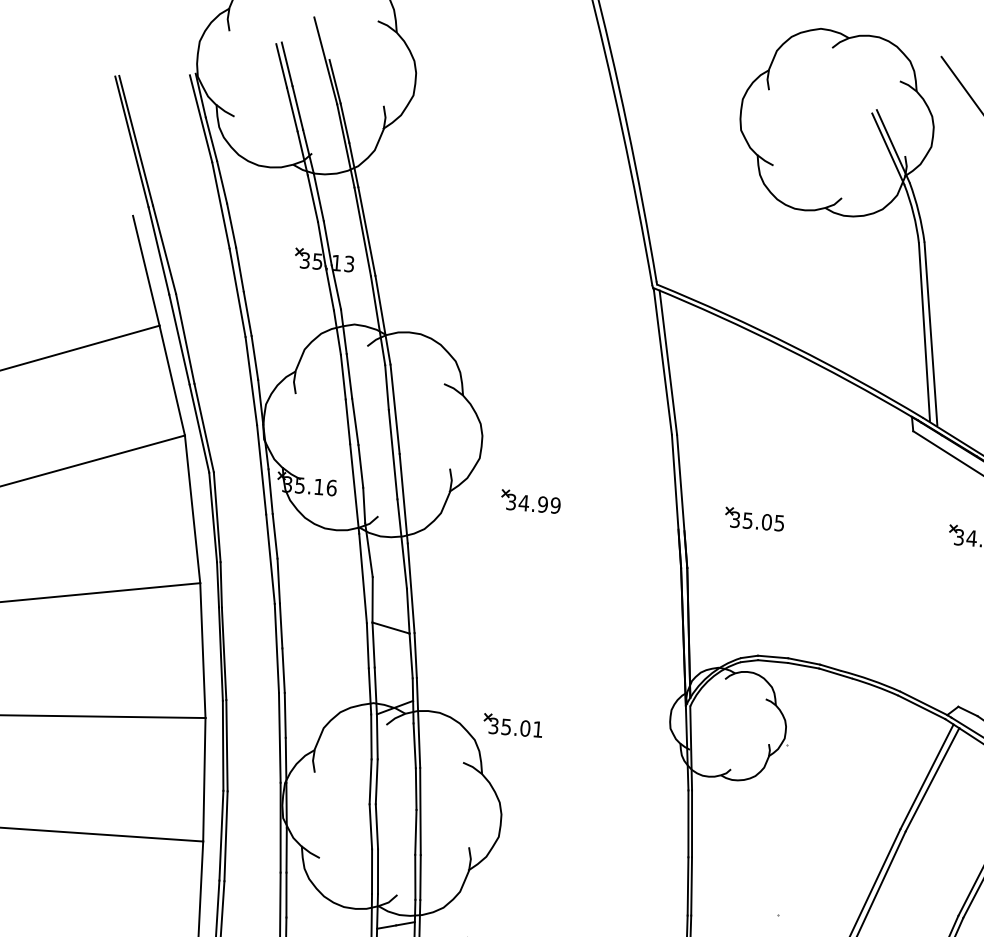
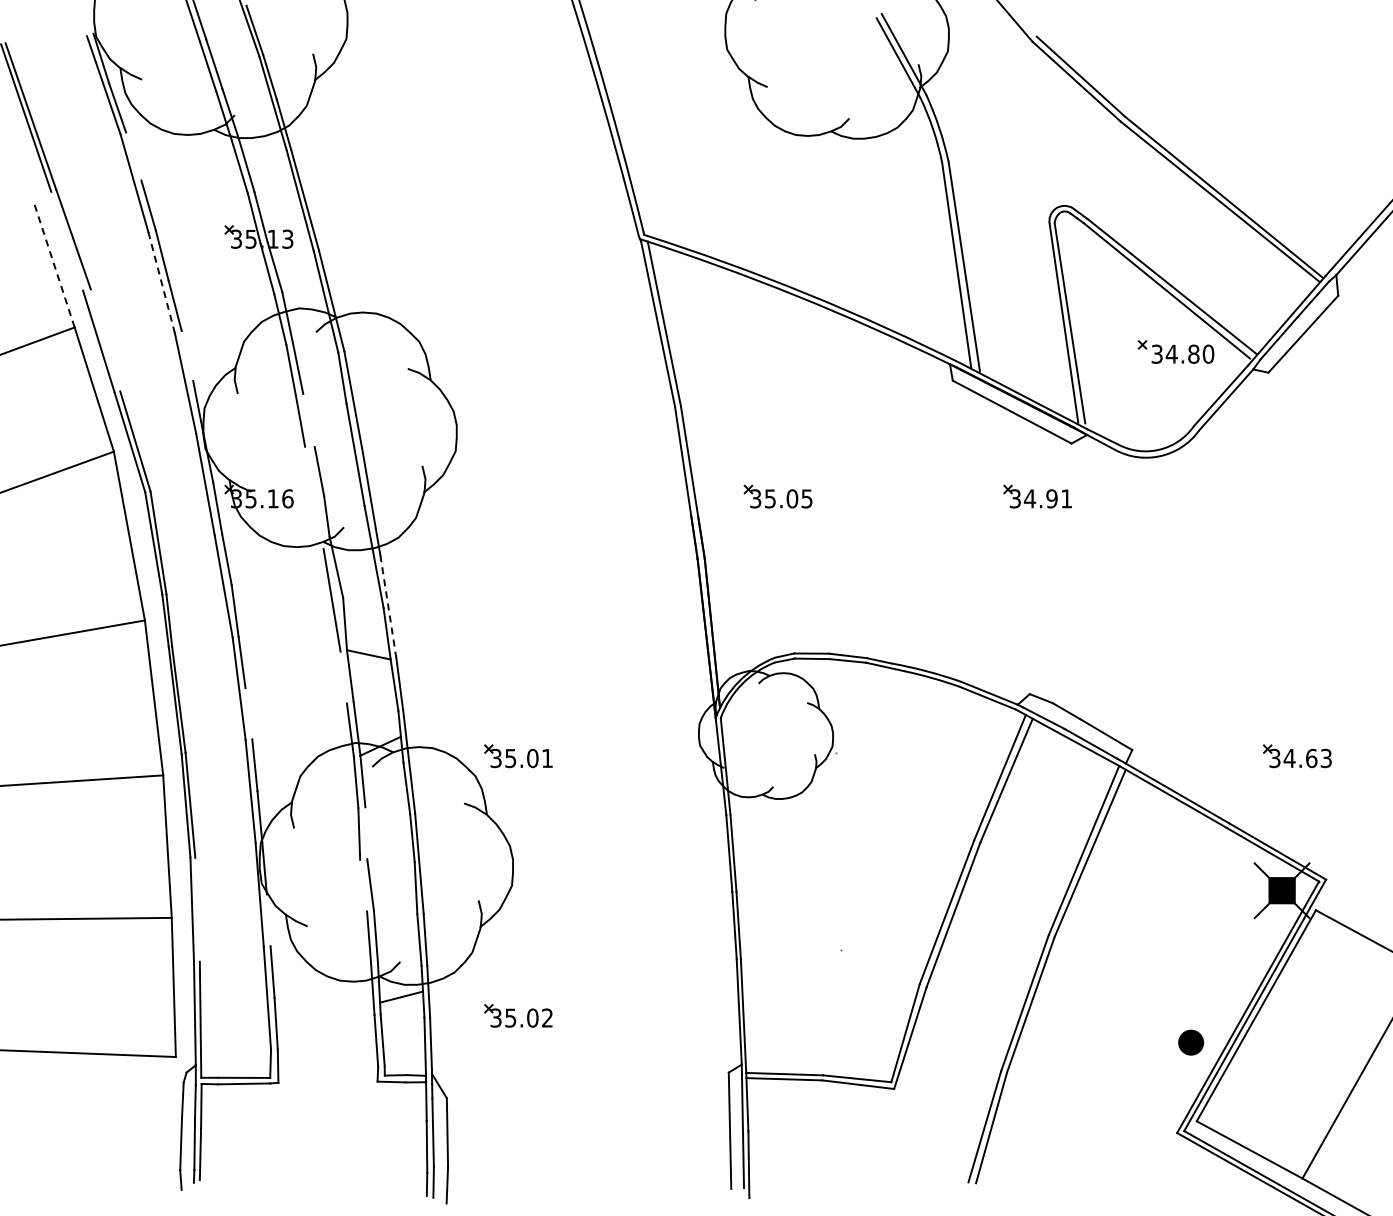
line: (221, 182) -> (133, 156), removed
line: (159, 250) -> (67, 240), removed
line: (146, 270) -> (54, 264), solid -> dashed
line: (237, 292) -> (161, 282), solid -> dashed
line: (185, 339) -> (105, 340), removed
line: (254, 358) -> (187, 356), removed
line: (354, 421) -> (308, 420), removed
line: (354, 488) -> (314, 497), removed
part: (530, 501) -> (518, 496), removed
line: (411, 588) -> (388, 607), solid -> dashed
line: (367, 645) -> (343, 677), removed
line: (283, 670) -> (248, 713), removed
line: (376, 781) -> (366, 833), removed
line: (370, 826) -> (363, 885), removed
line: (225, 836) -> (197, 909), removed
line: (286, 850) -> (268, 920), removed

